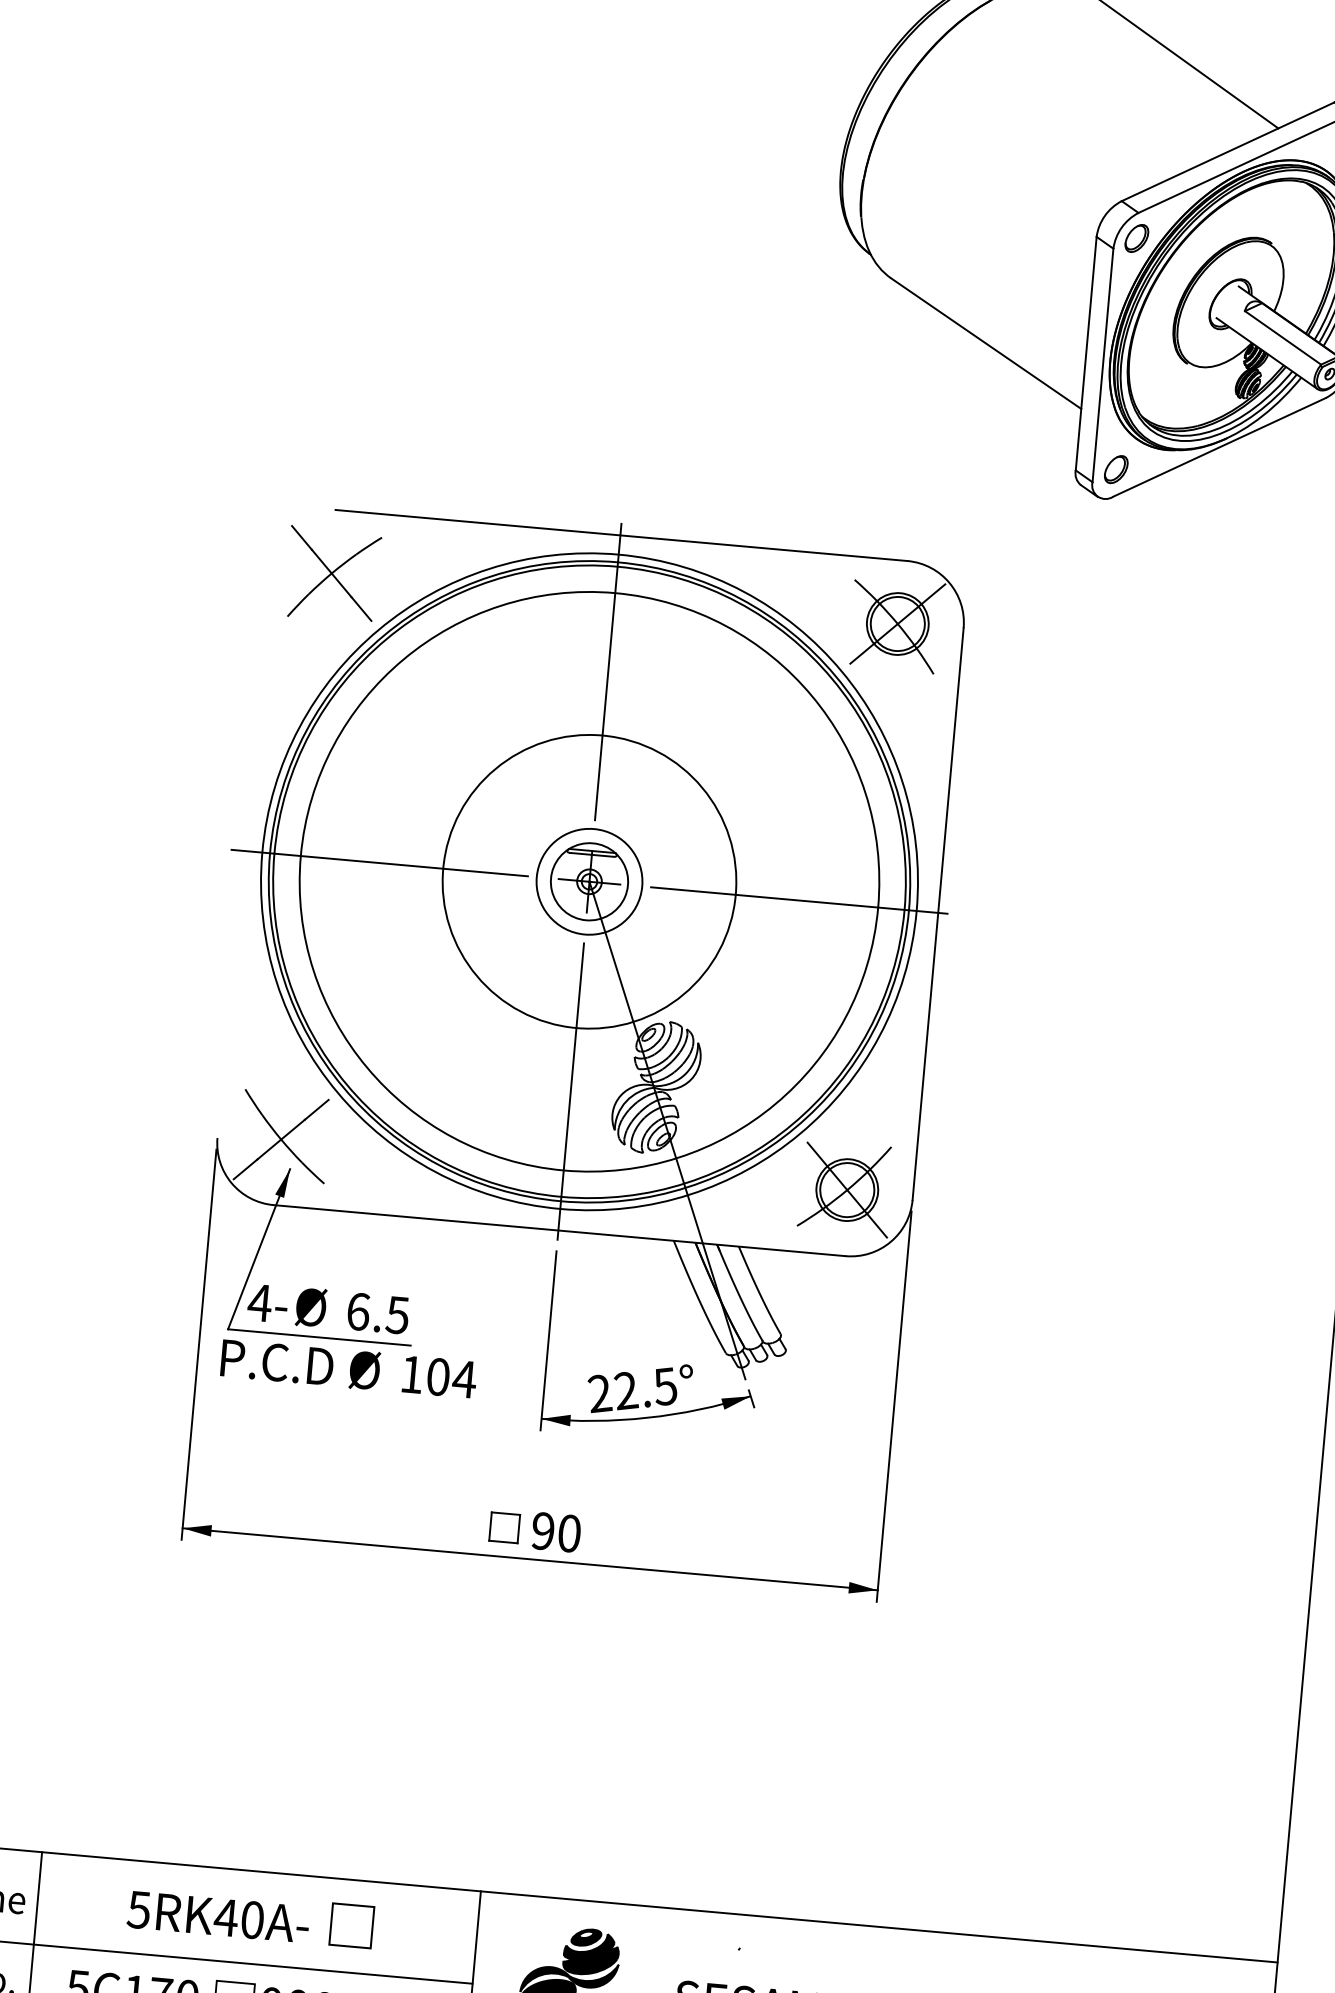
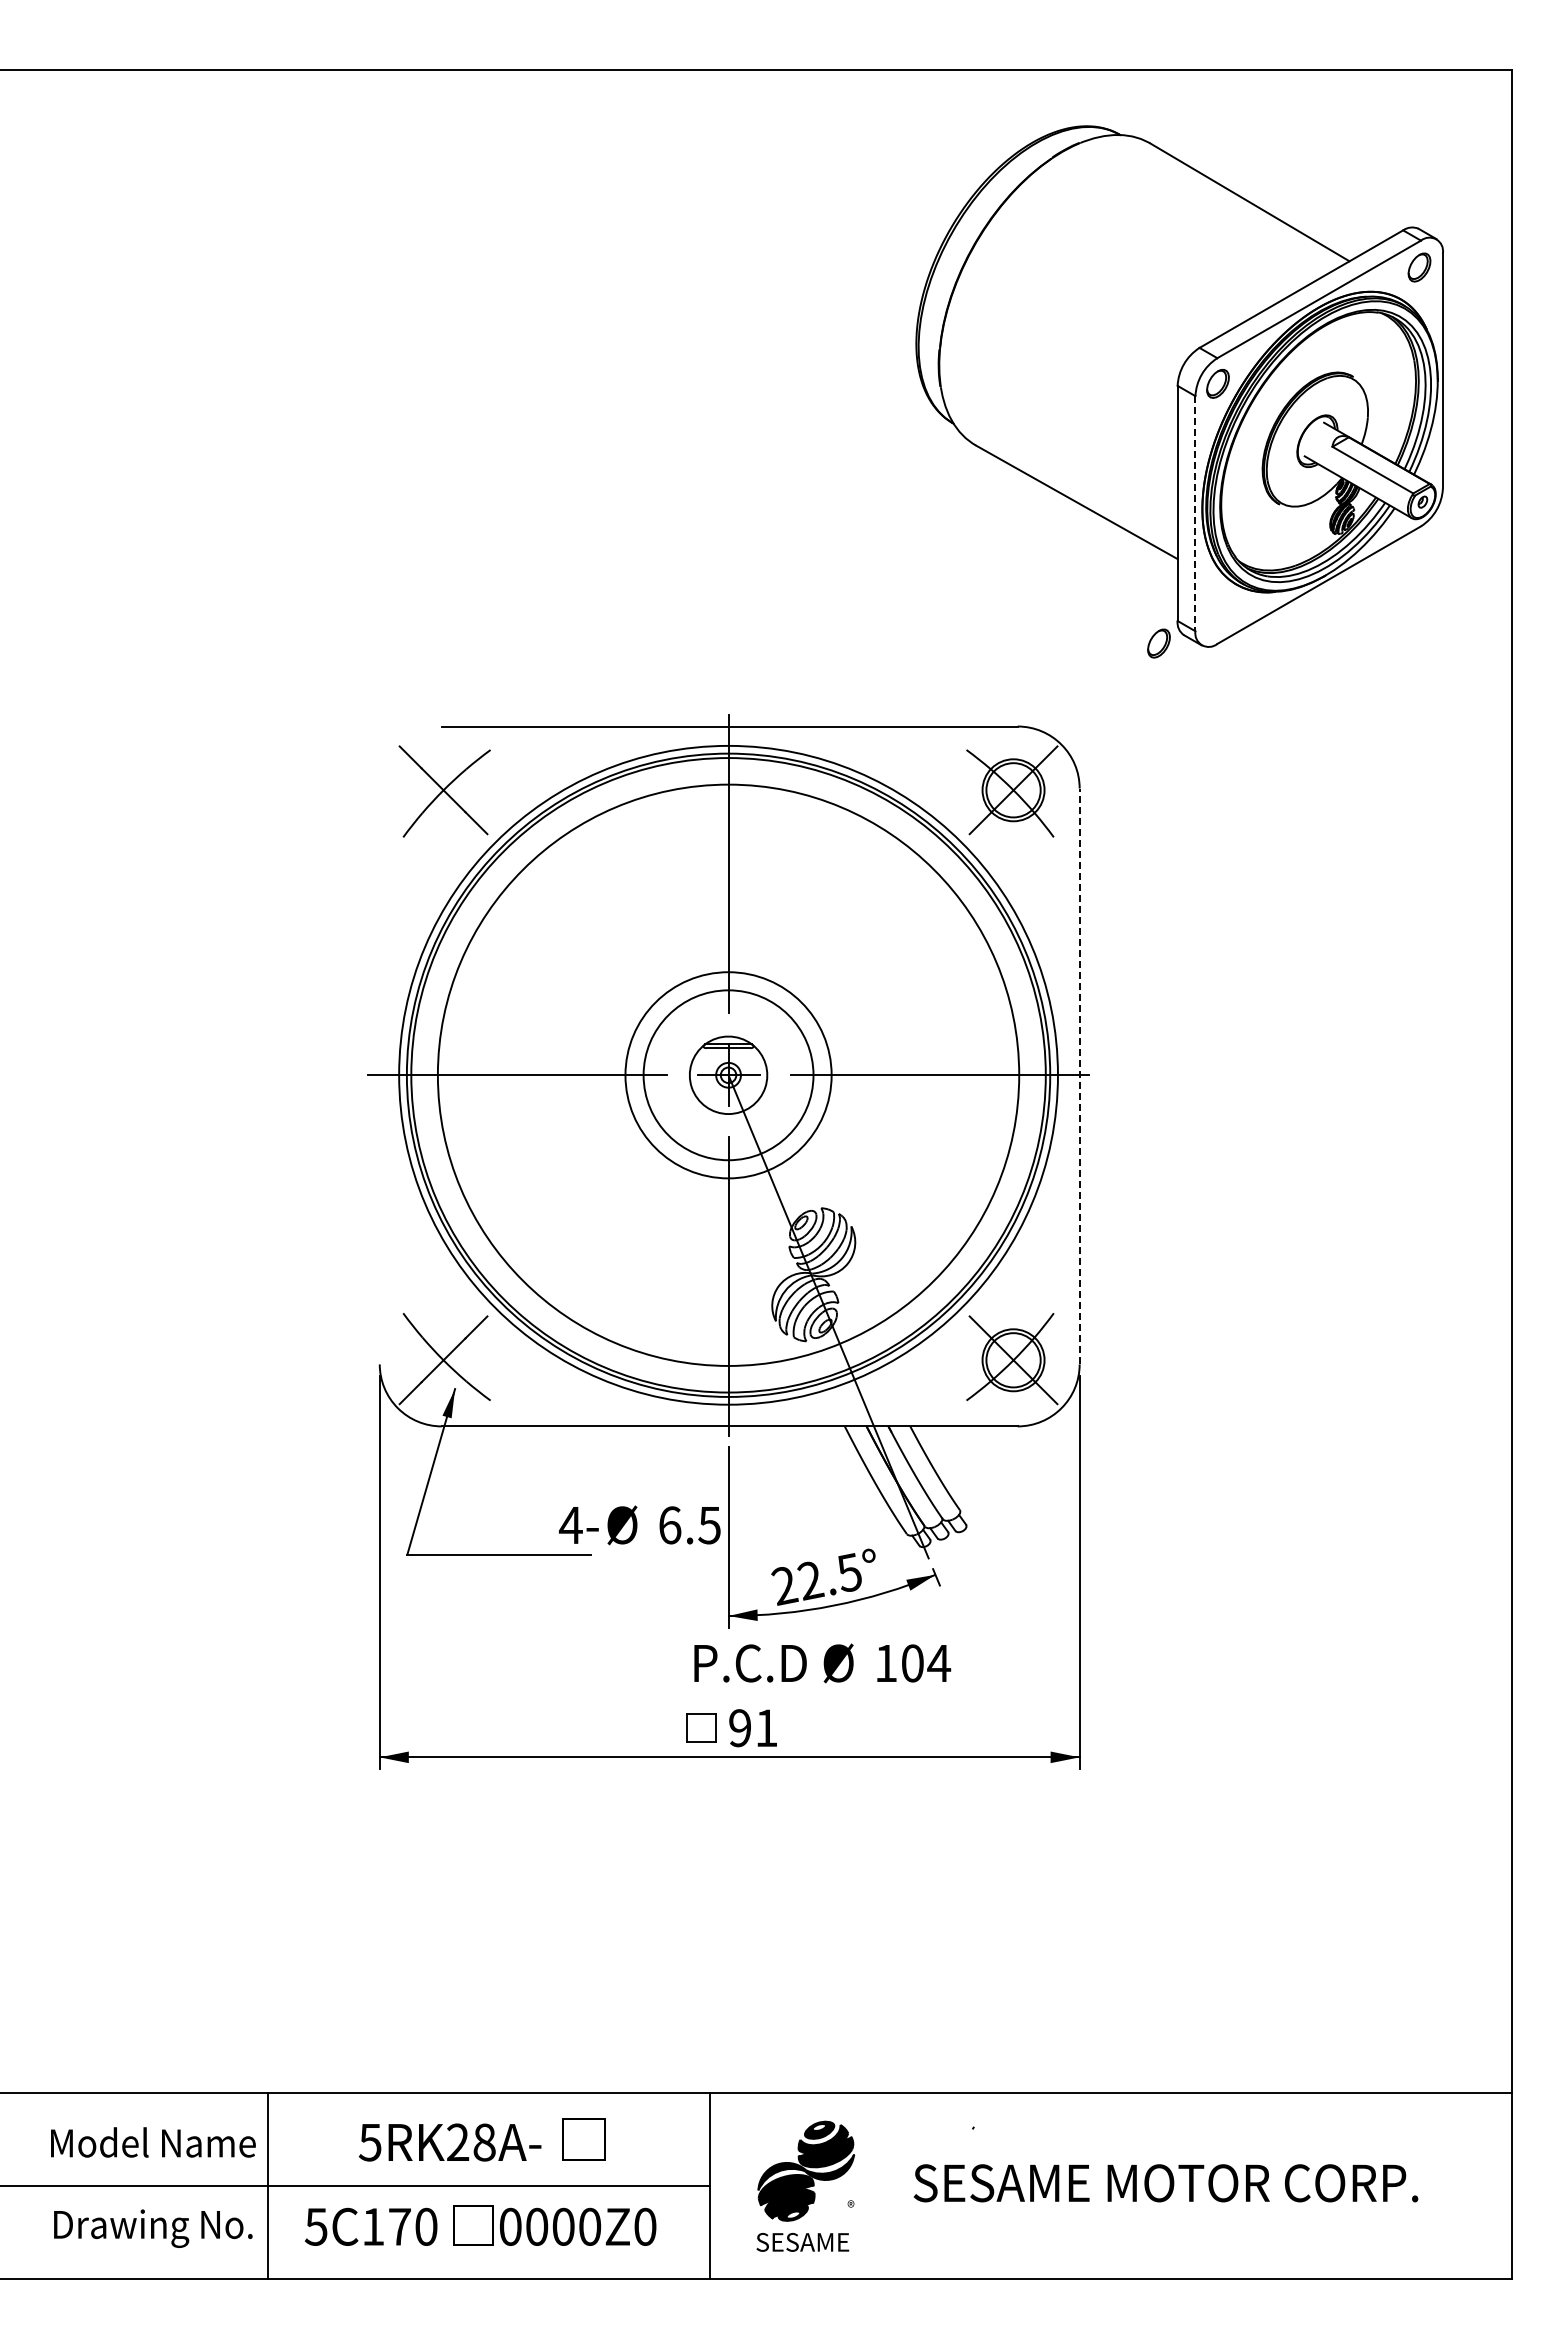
line: (1103, 365) -> (1195, 513), solid -> dashed
part: (1115, 469) -> (1158, 643), moved
circle: (589, 881) -> (728, 1075), size x0.7
circle: (589, 881) -> (728, 1075), size x1.6
line: (937, 914) -> (1079, 1076), solid -> dashed
text: (328, 1309) -> (639, 1525), moved
text: (348, 1369) -> (822, 1663), moved
text: (569, 1533) -> (766, 1728), 90 -> 91
text: (238, 1918) -> (470, 2142), 5RK40A- -> 5RK28A-

